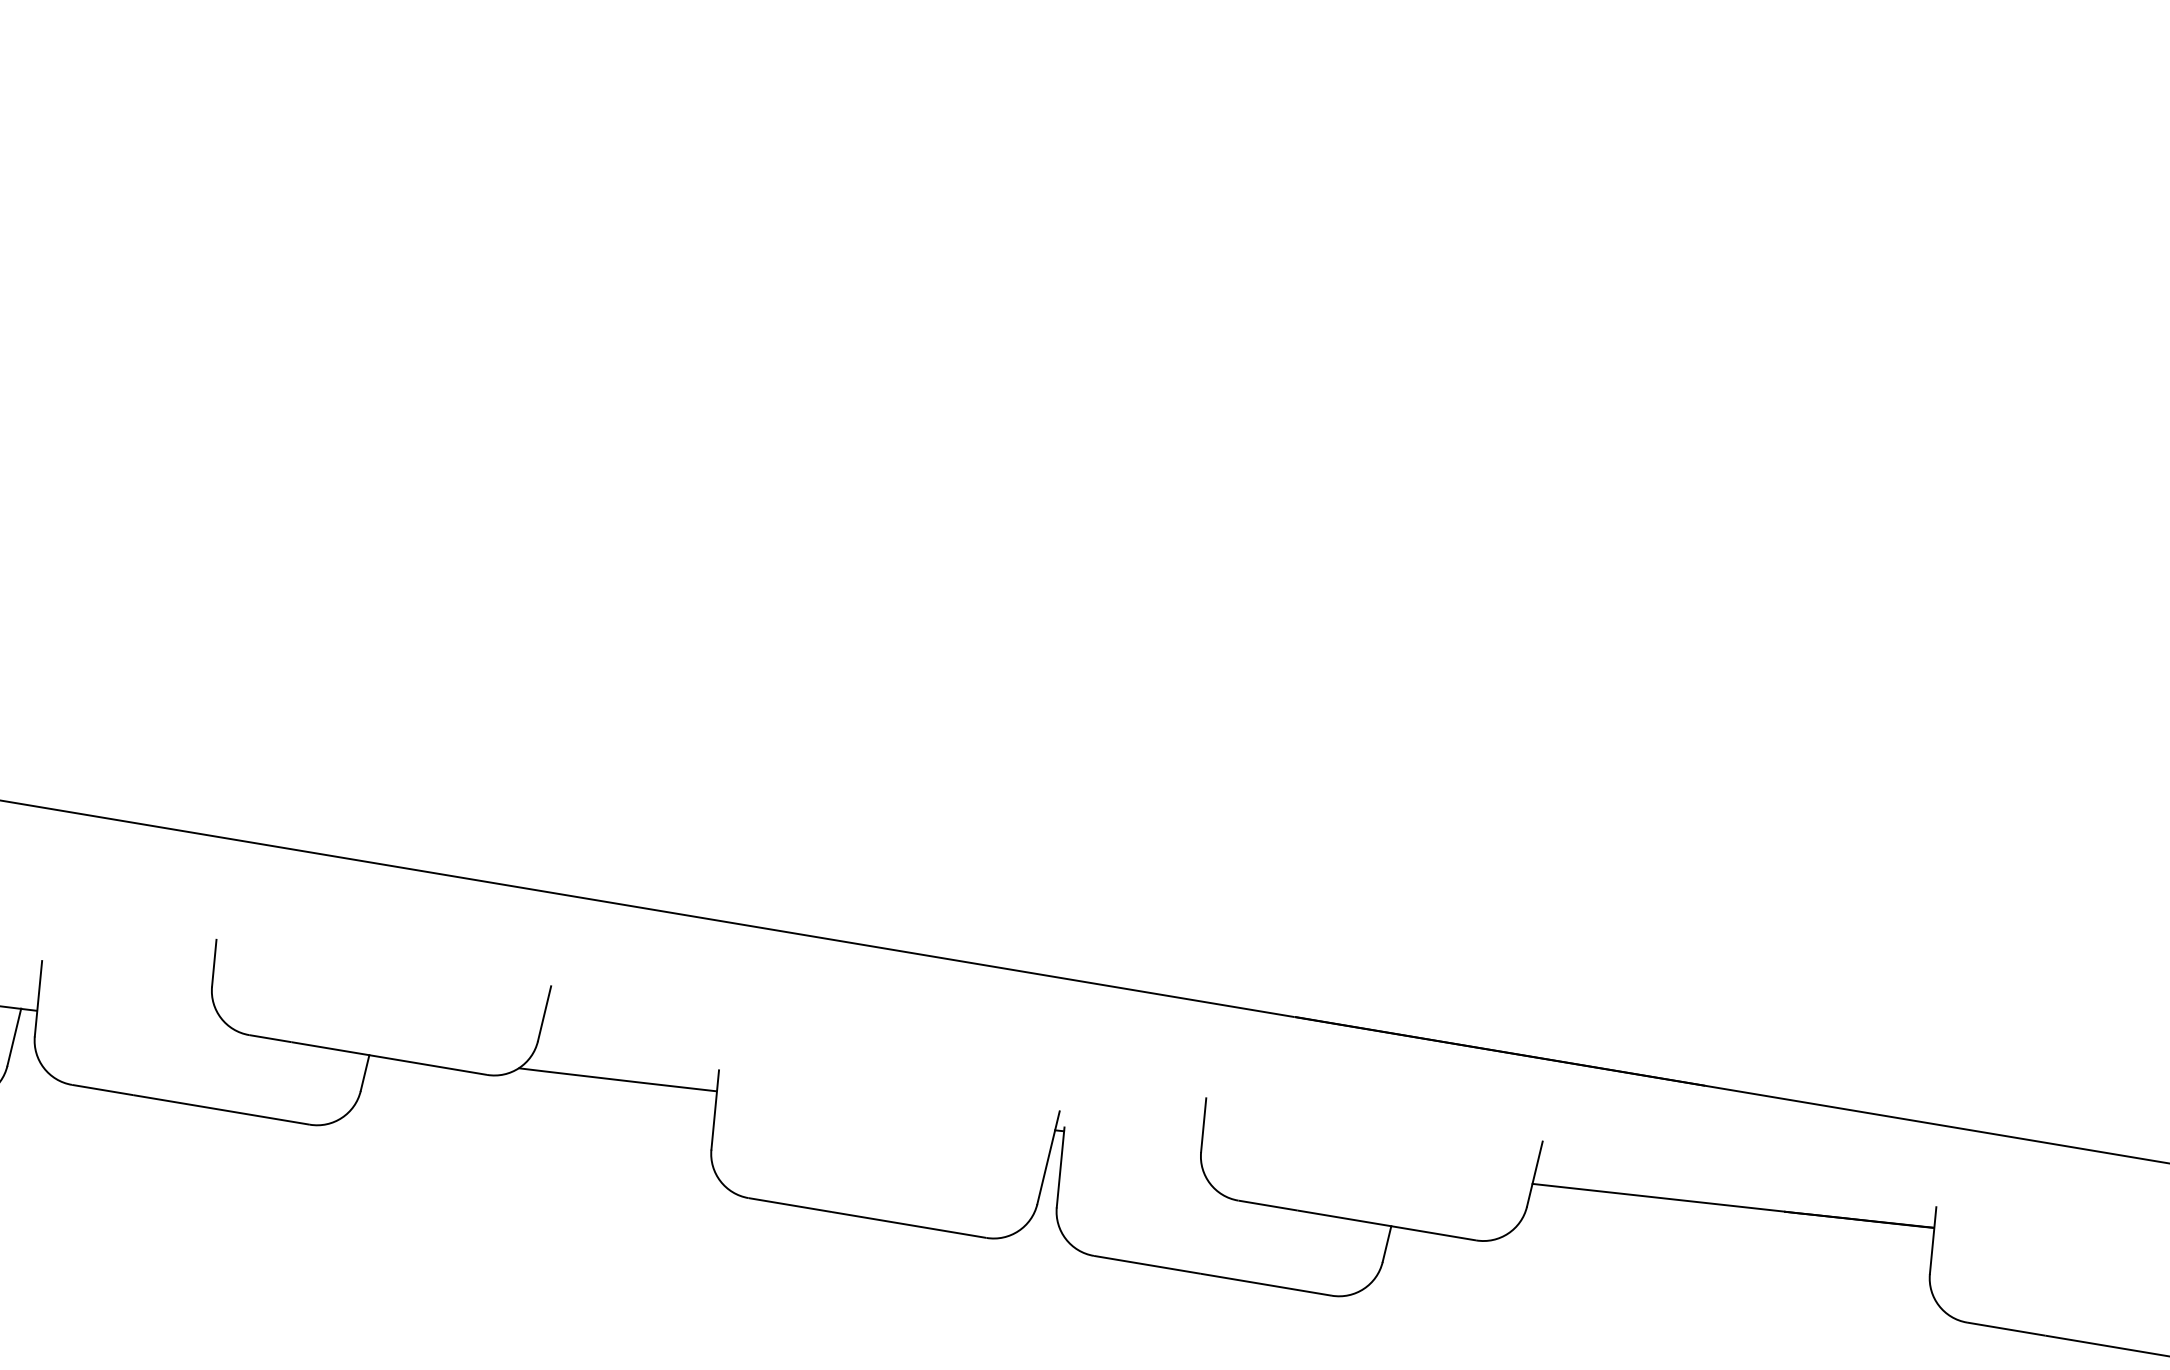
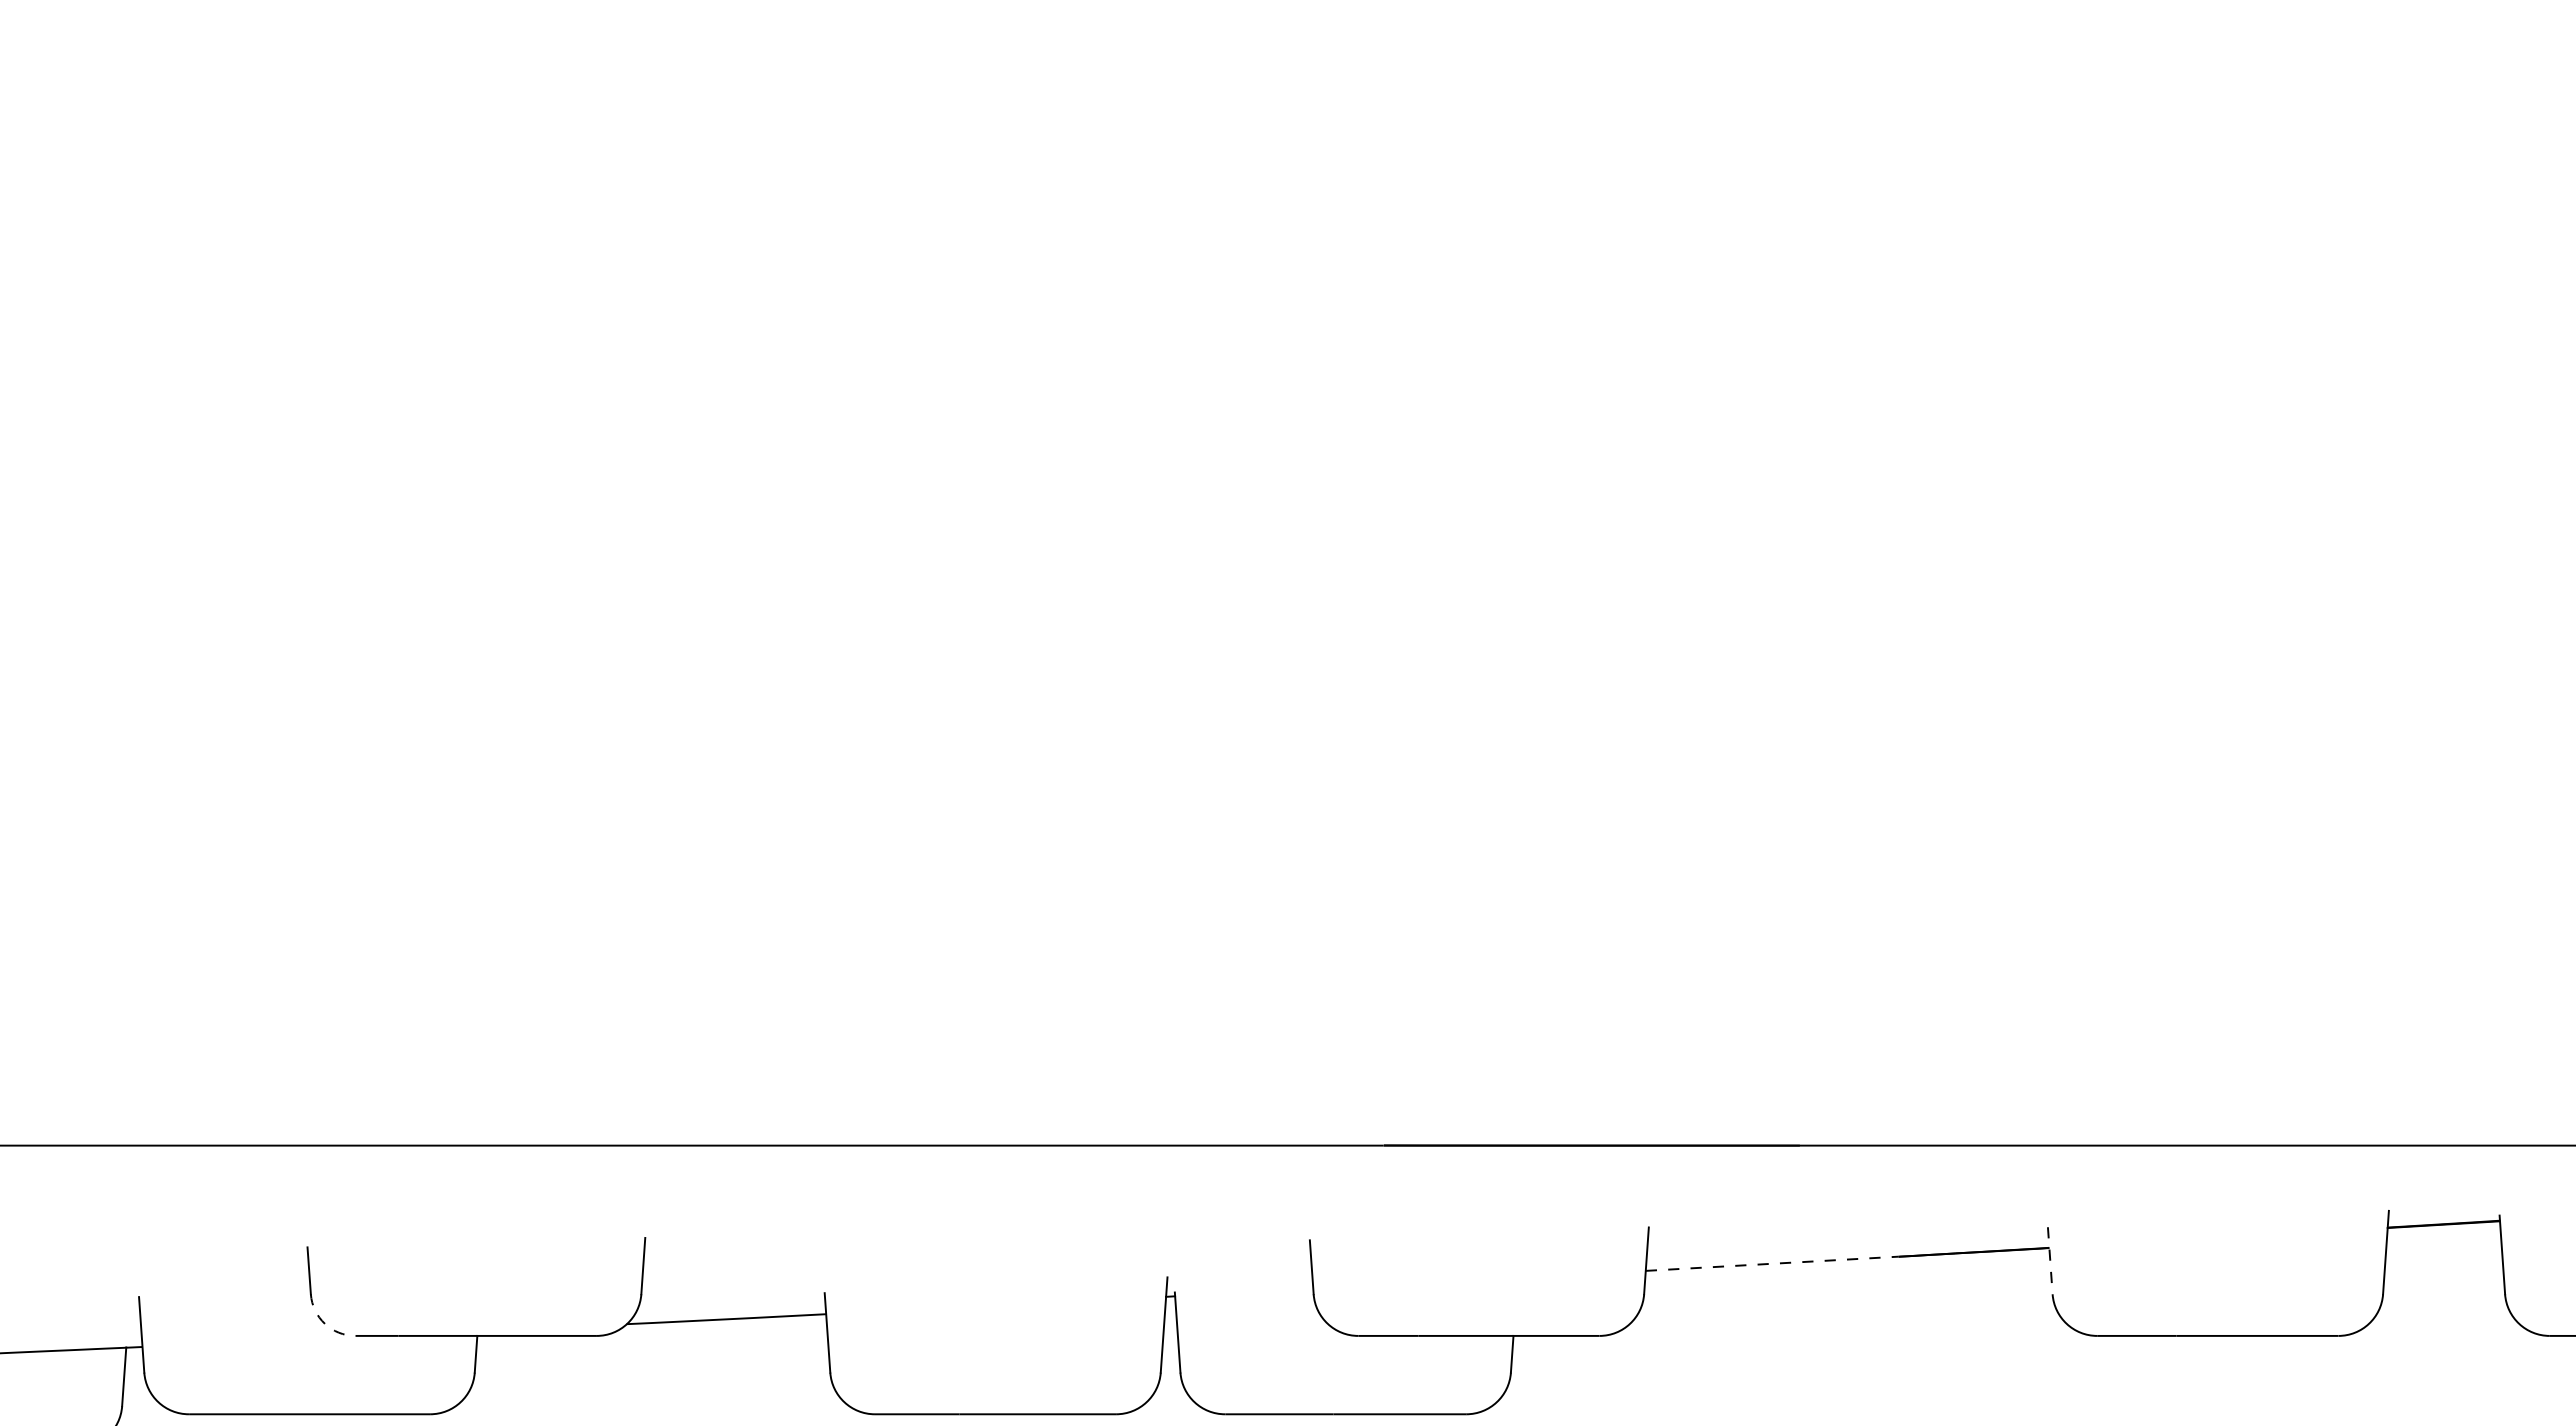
arc: (221, 1017) -> (325, 1323), solid -> dashed
line: (1658, 1197) -> (1772, 1263), solid -> dashed
line: (1933, 1240) -> (2050, 1260), solid -> dashed

